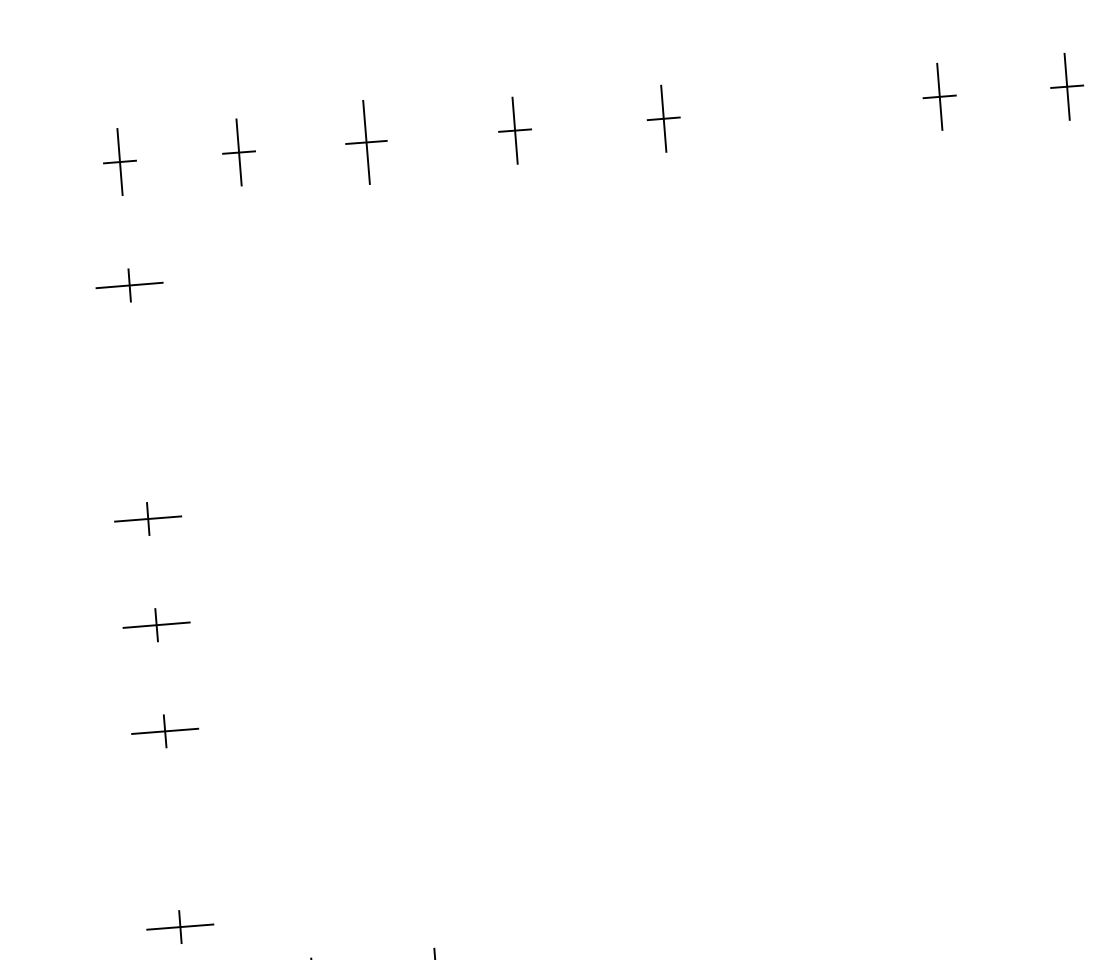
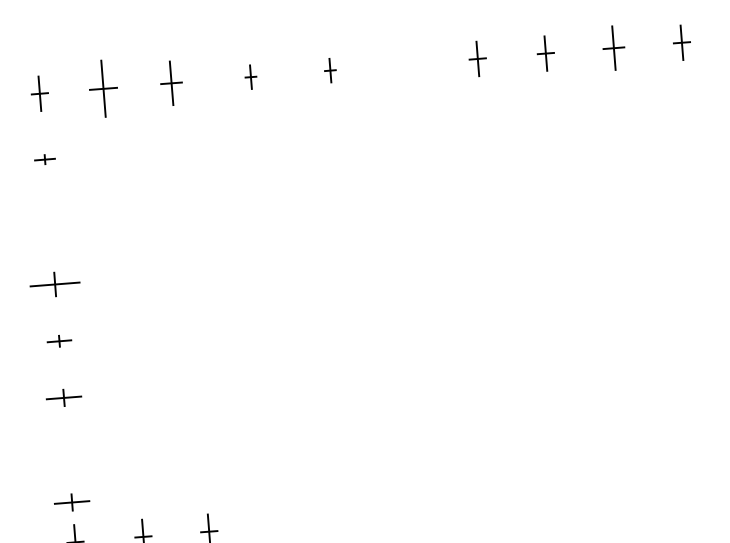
part: (663, 118) -> (330, 70), size x0.7
part: (514, 131) -> (250, 77), size x0.7
part: (239, 152) -> (103, 88), size x1.6
part: (128, 285) -> (44, 159), size x0.6
part: (147, 519) -> (54, 284), size x1.4
part: (156, 625) -> (59, 341), size x0.7

